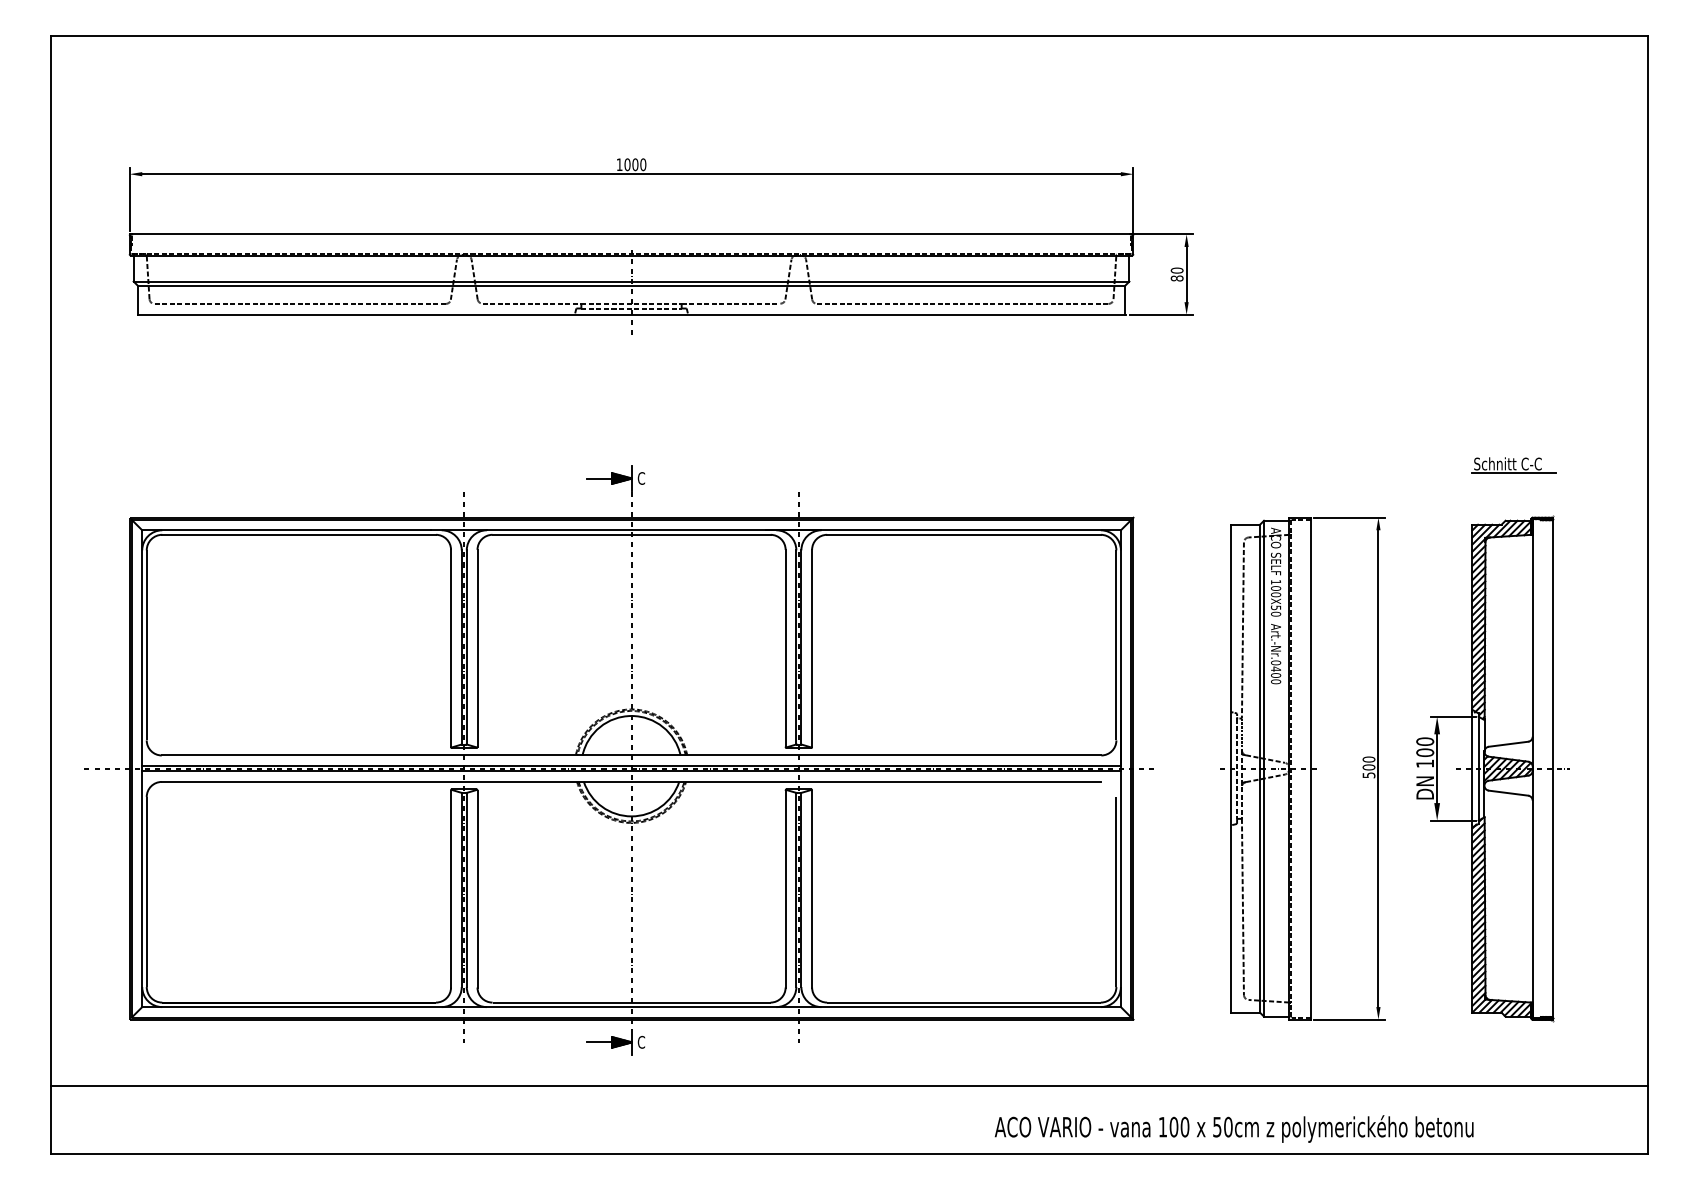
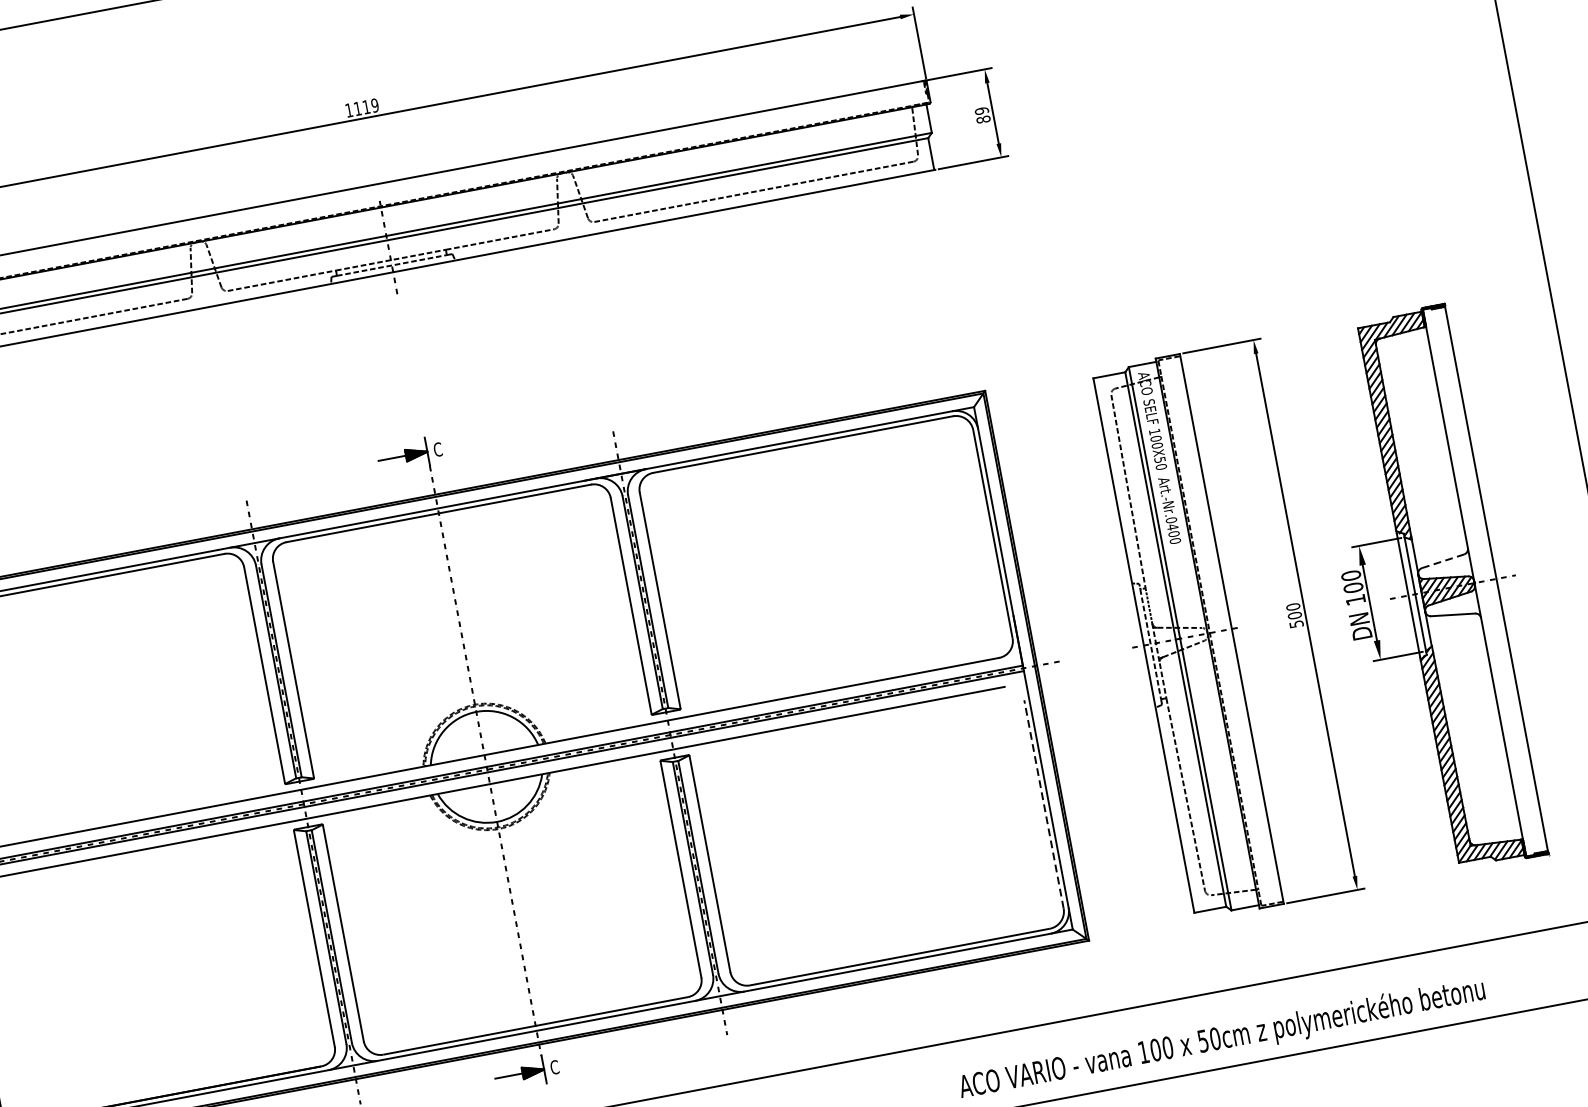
text: (635, 164) -> (366, 106), 1000 -> 1119
text: (1177, 270) -> (982, 110), 80 -> 89
part: (1513, 465) -> (1390, 254), removed
line: (1508, 744) -> (1443, 561), solid -> dashed
line: (1116, 891) -> (1043, 803), solid -> dashed

